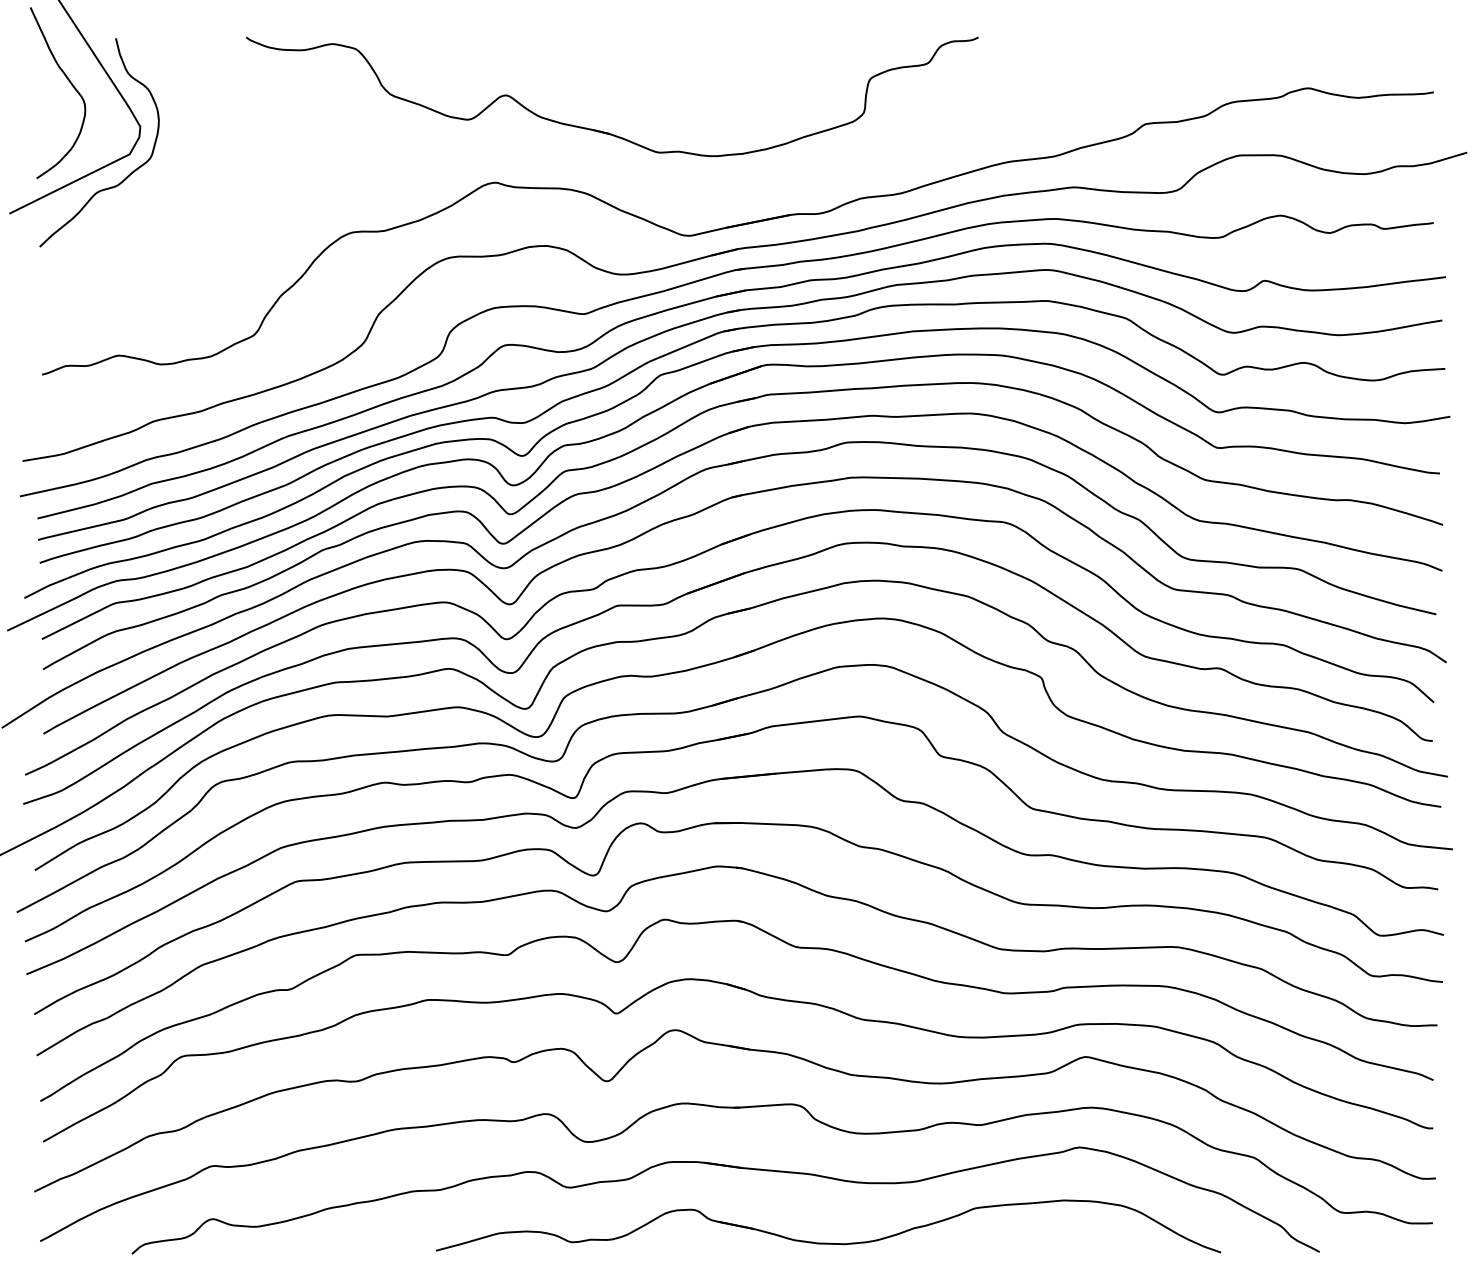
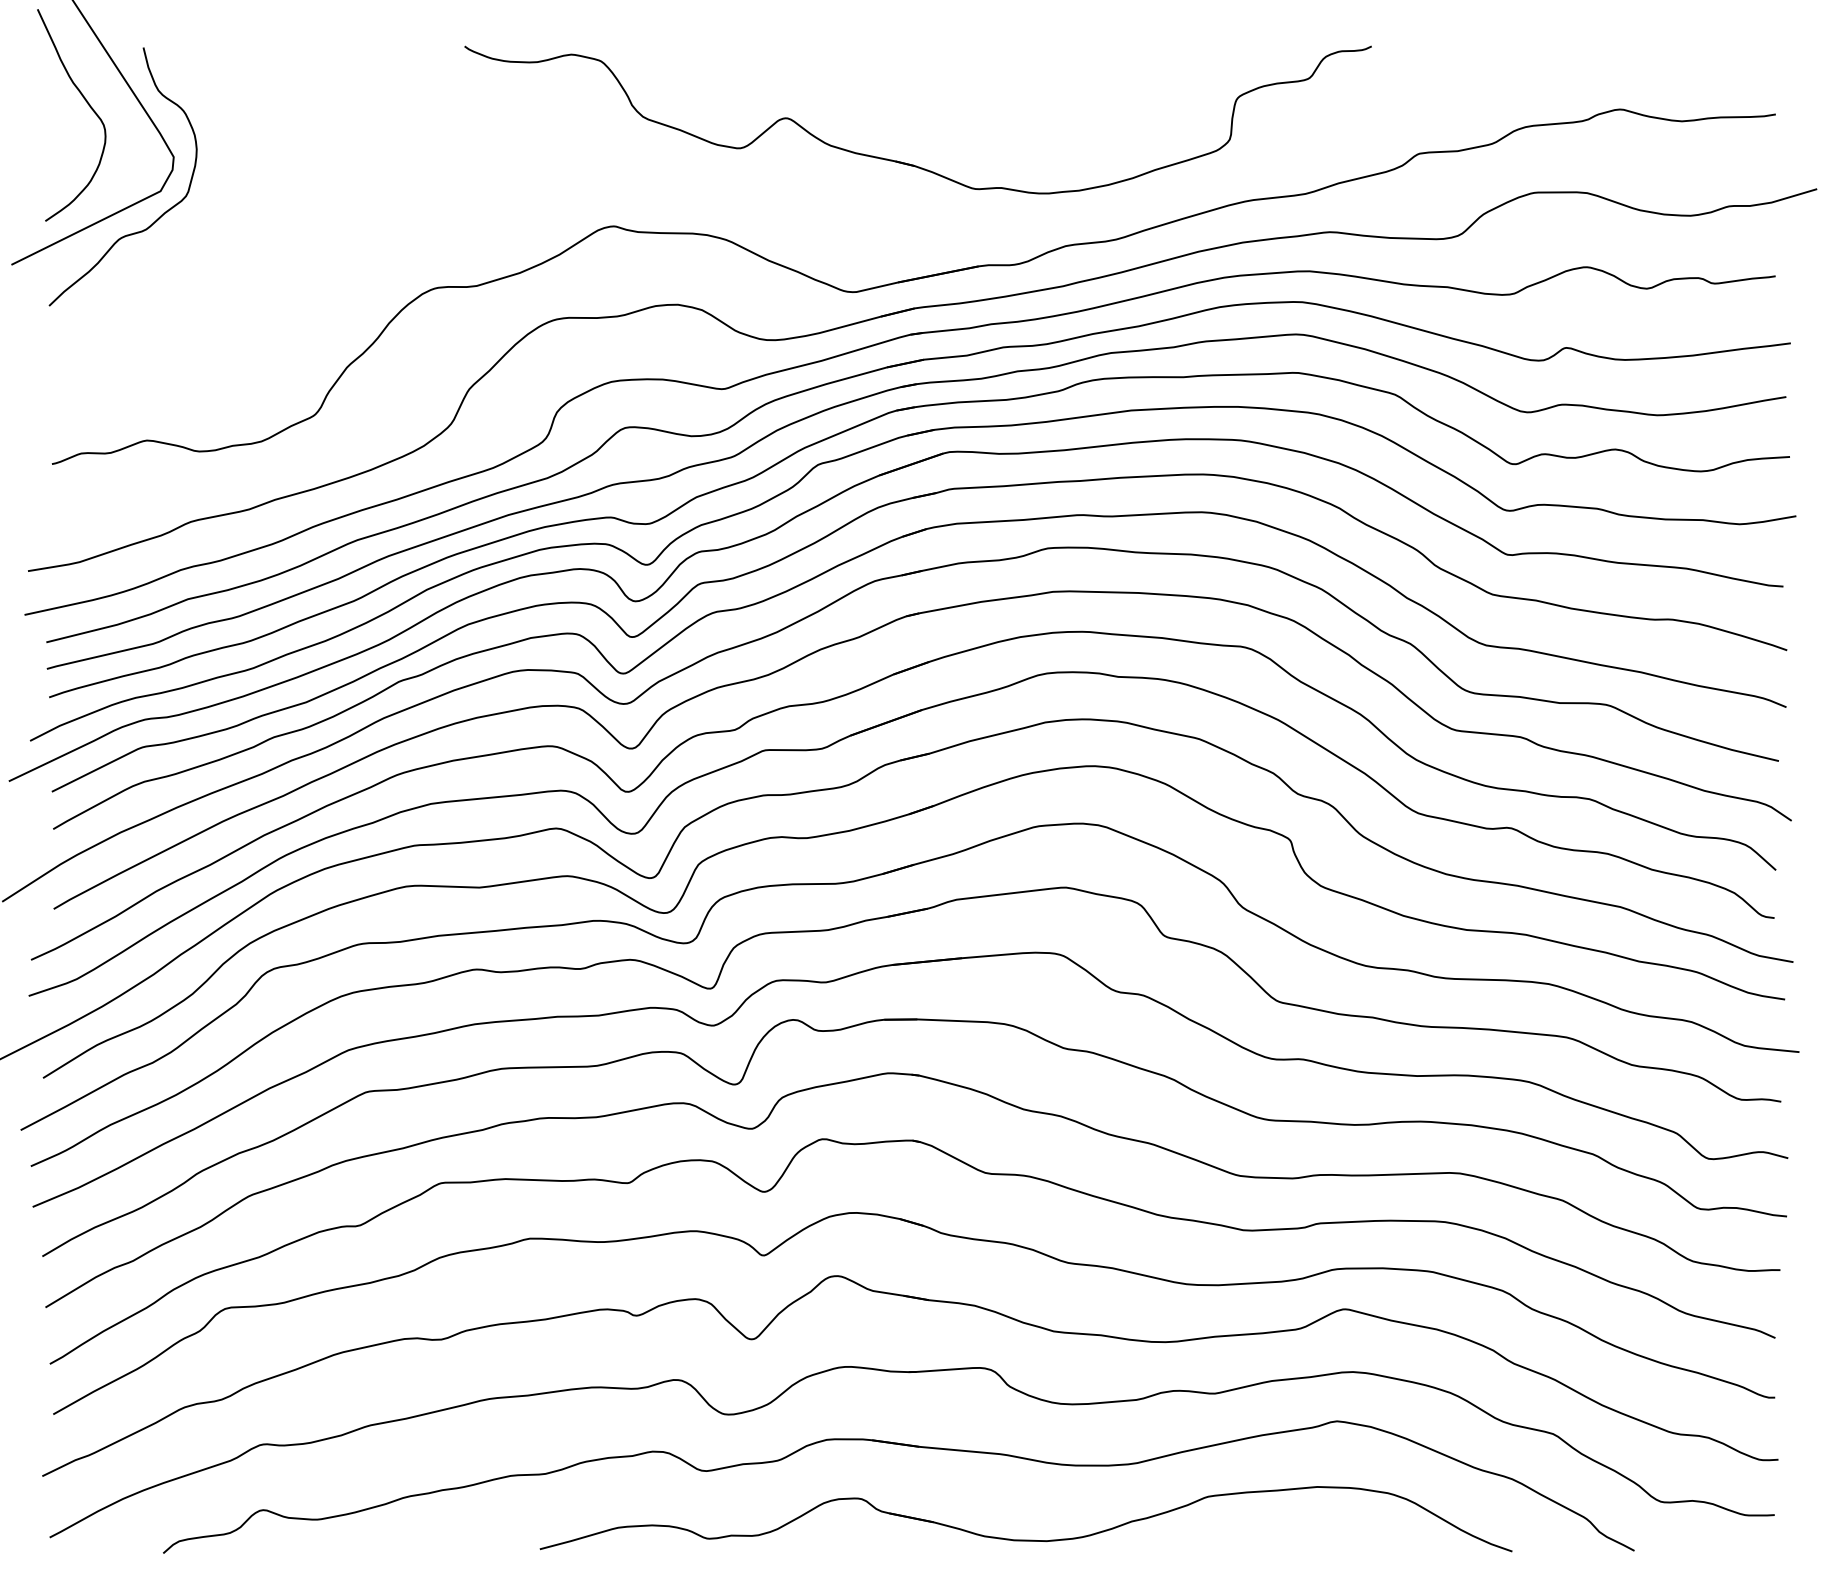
part: (604, 131) -> (908, 162), moved

